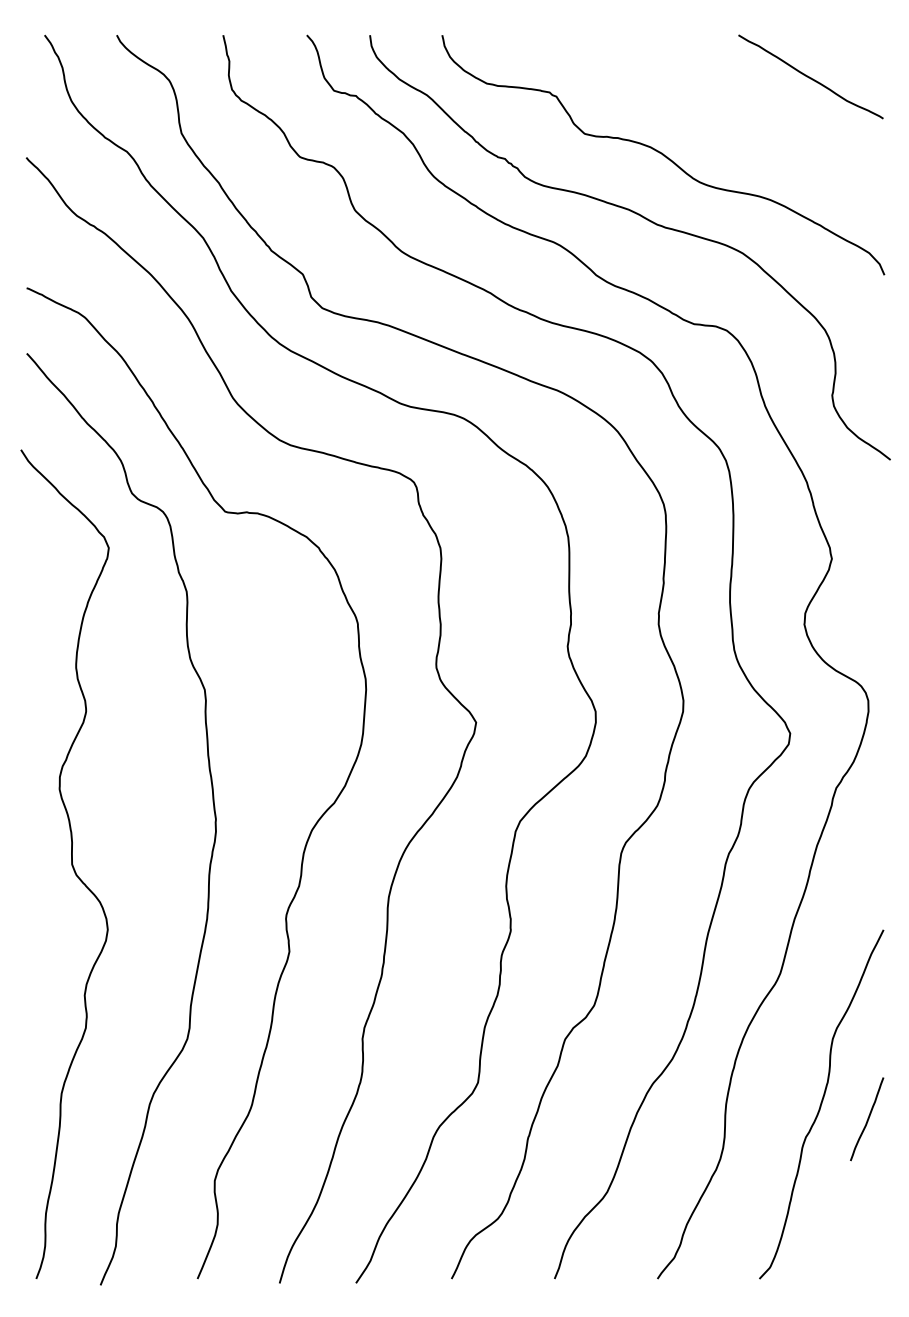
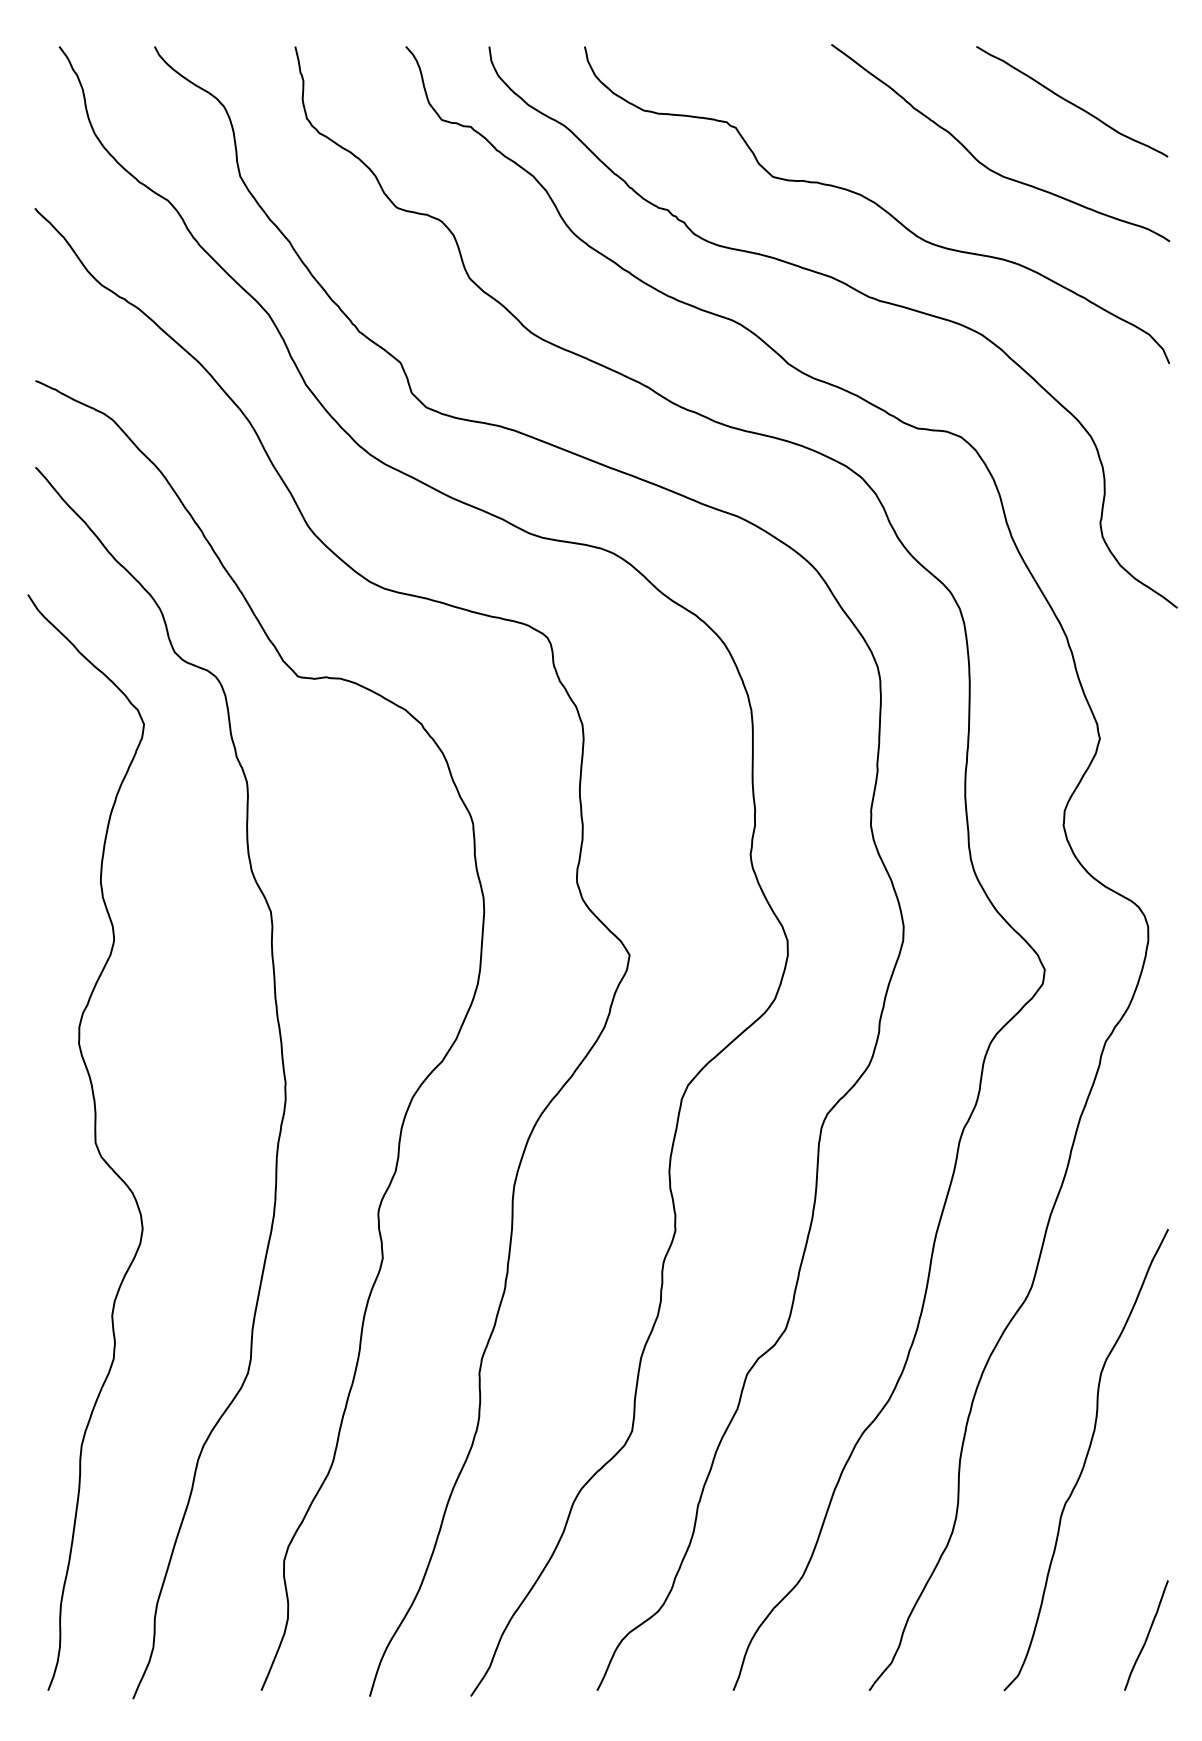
curve: (745, 124) -> (985, 164), added
curve: (867, 1119) -> (1146, 1635), moved

